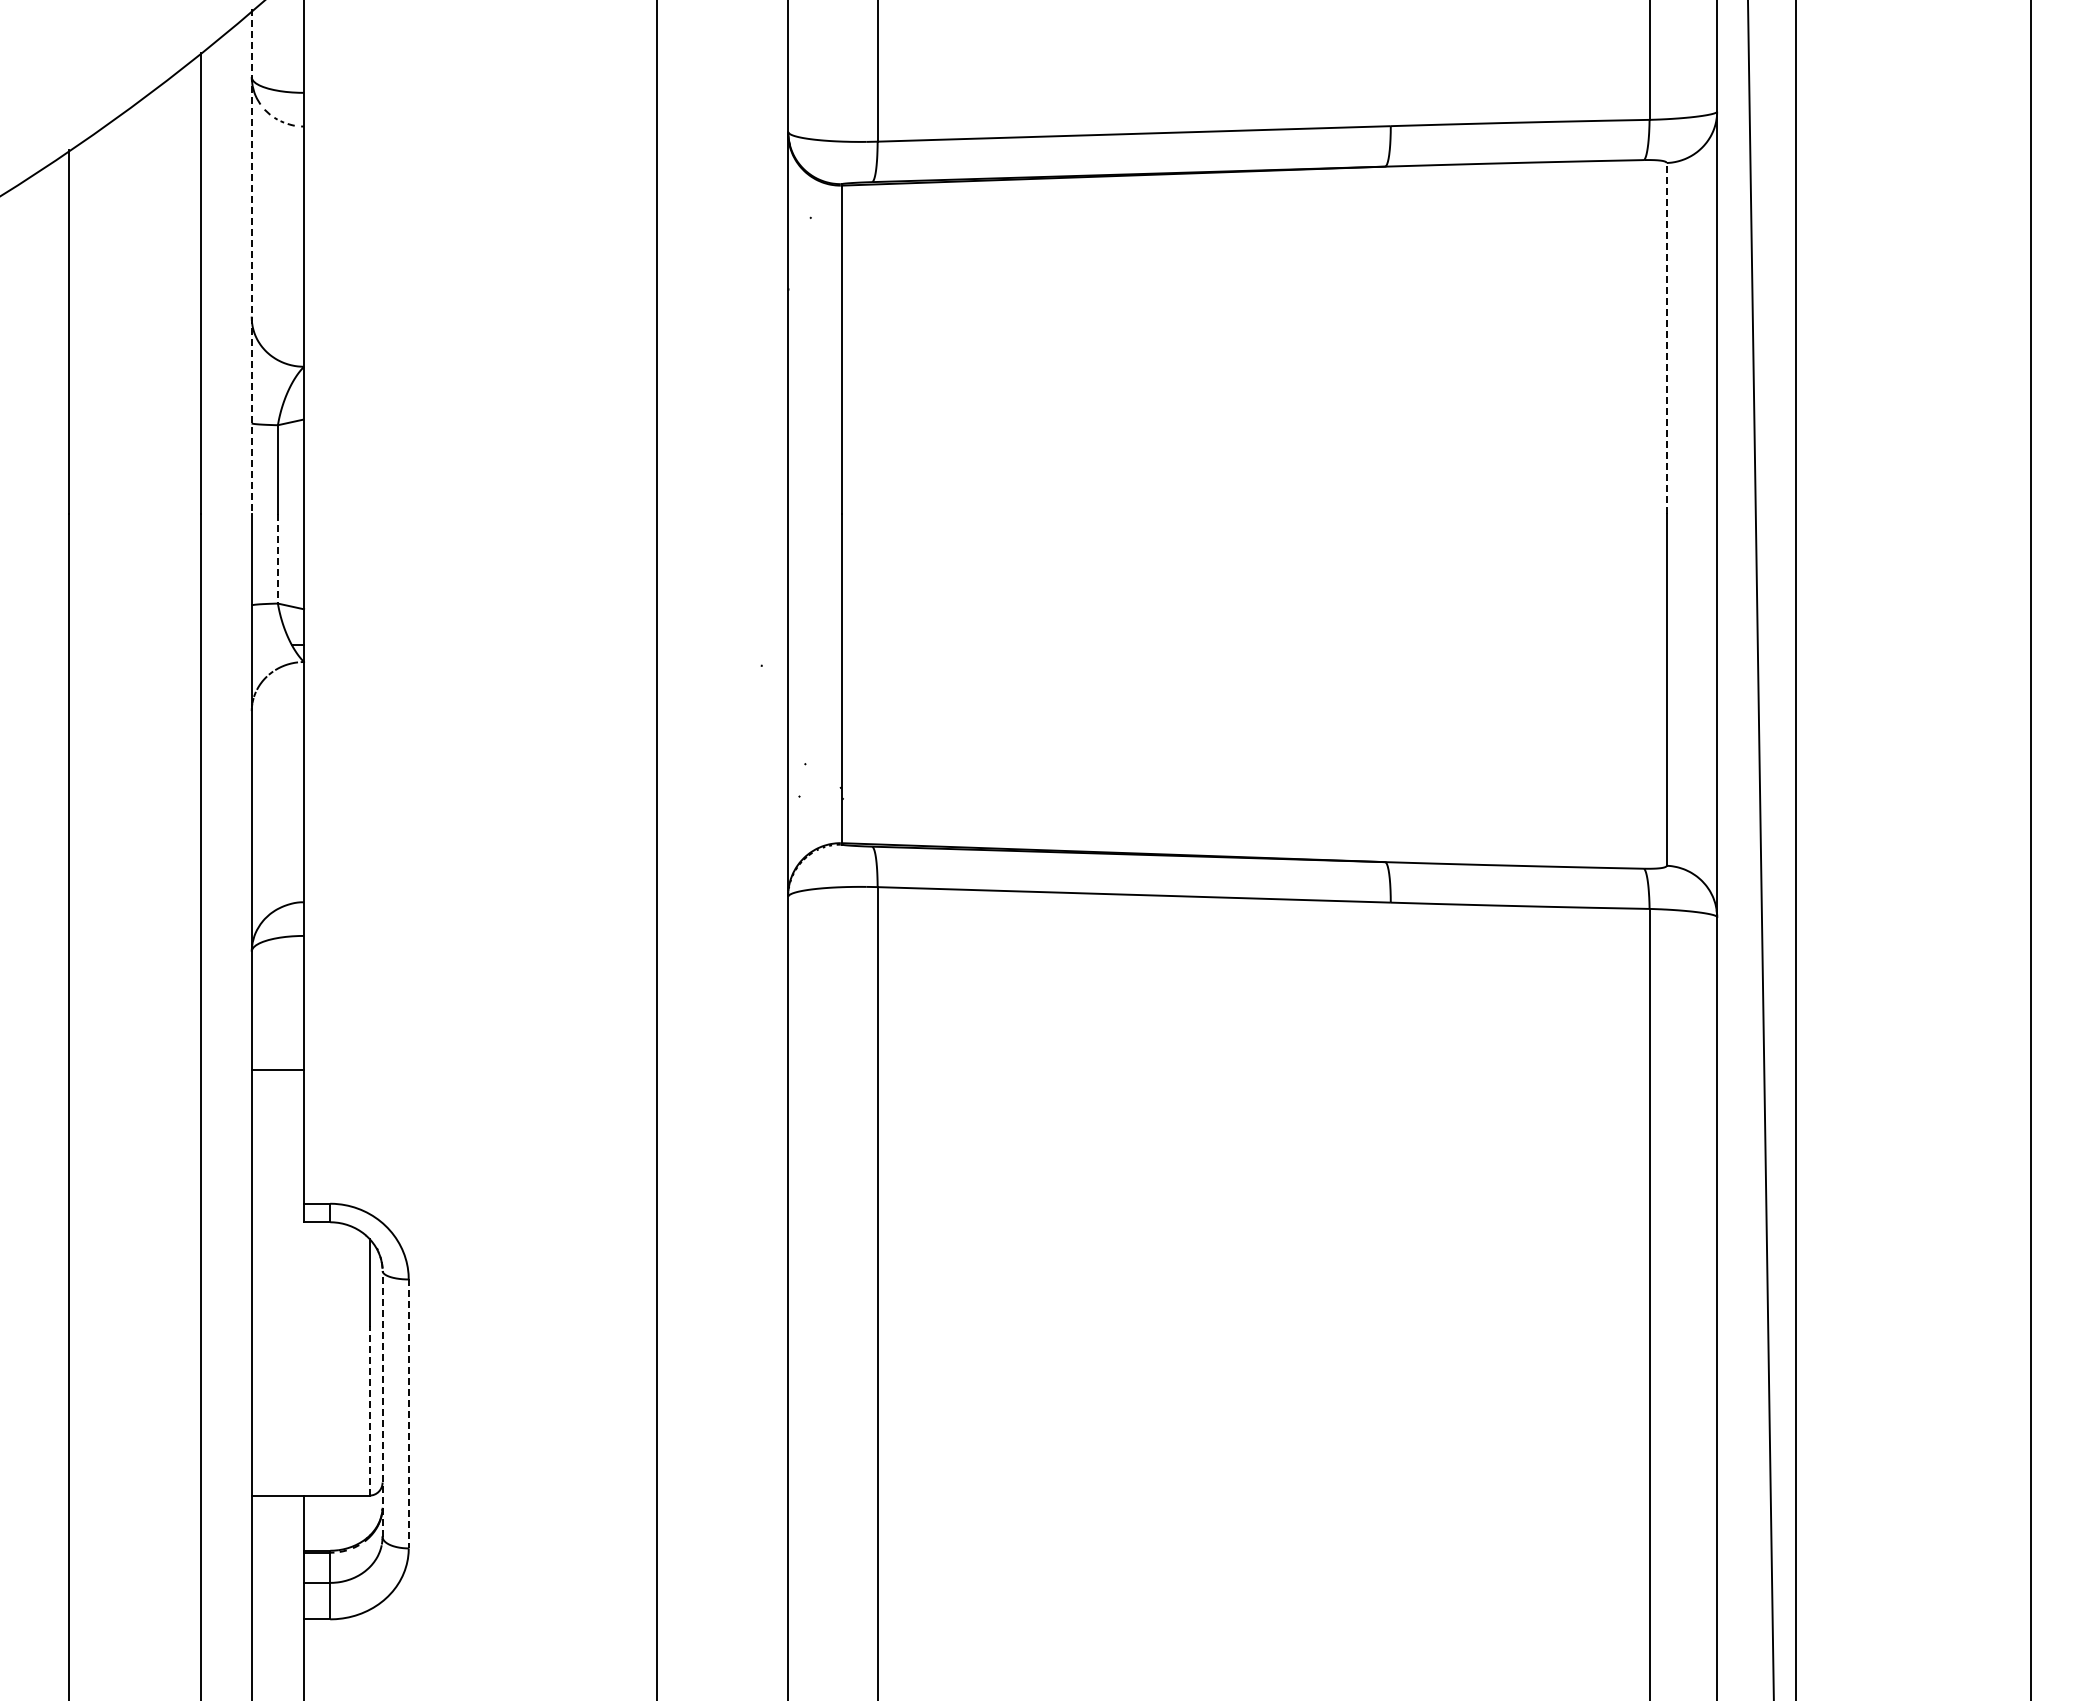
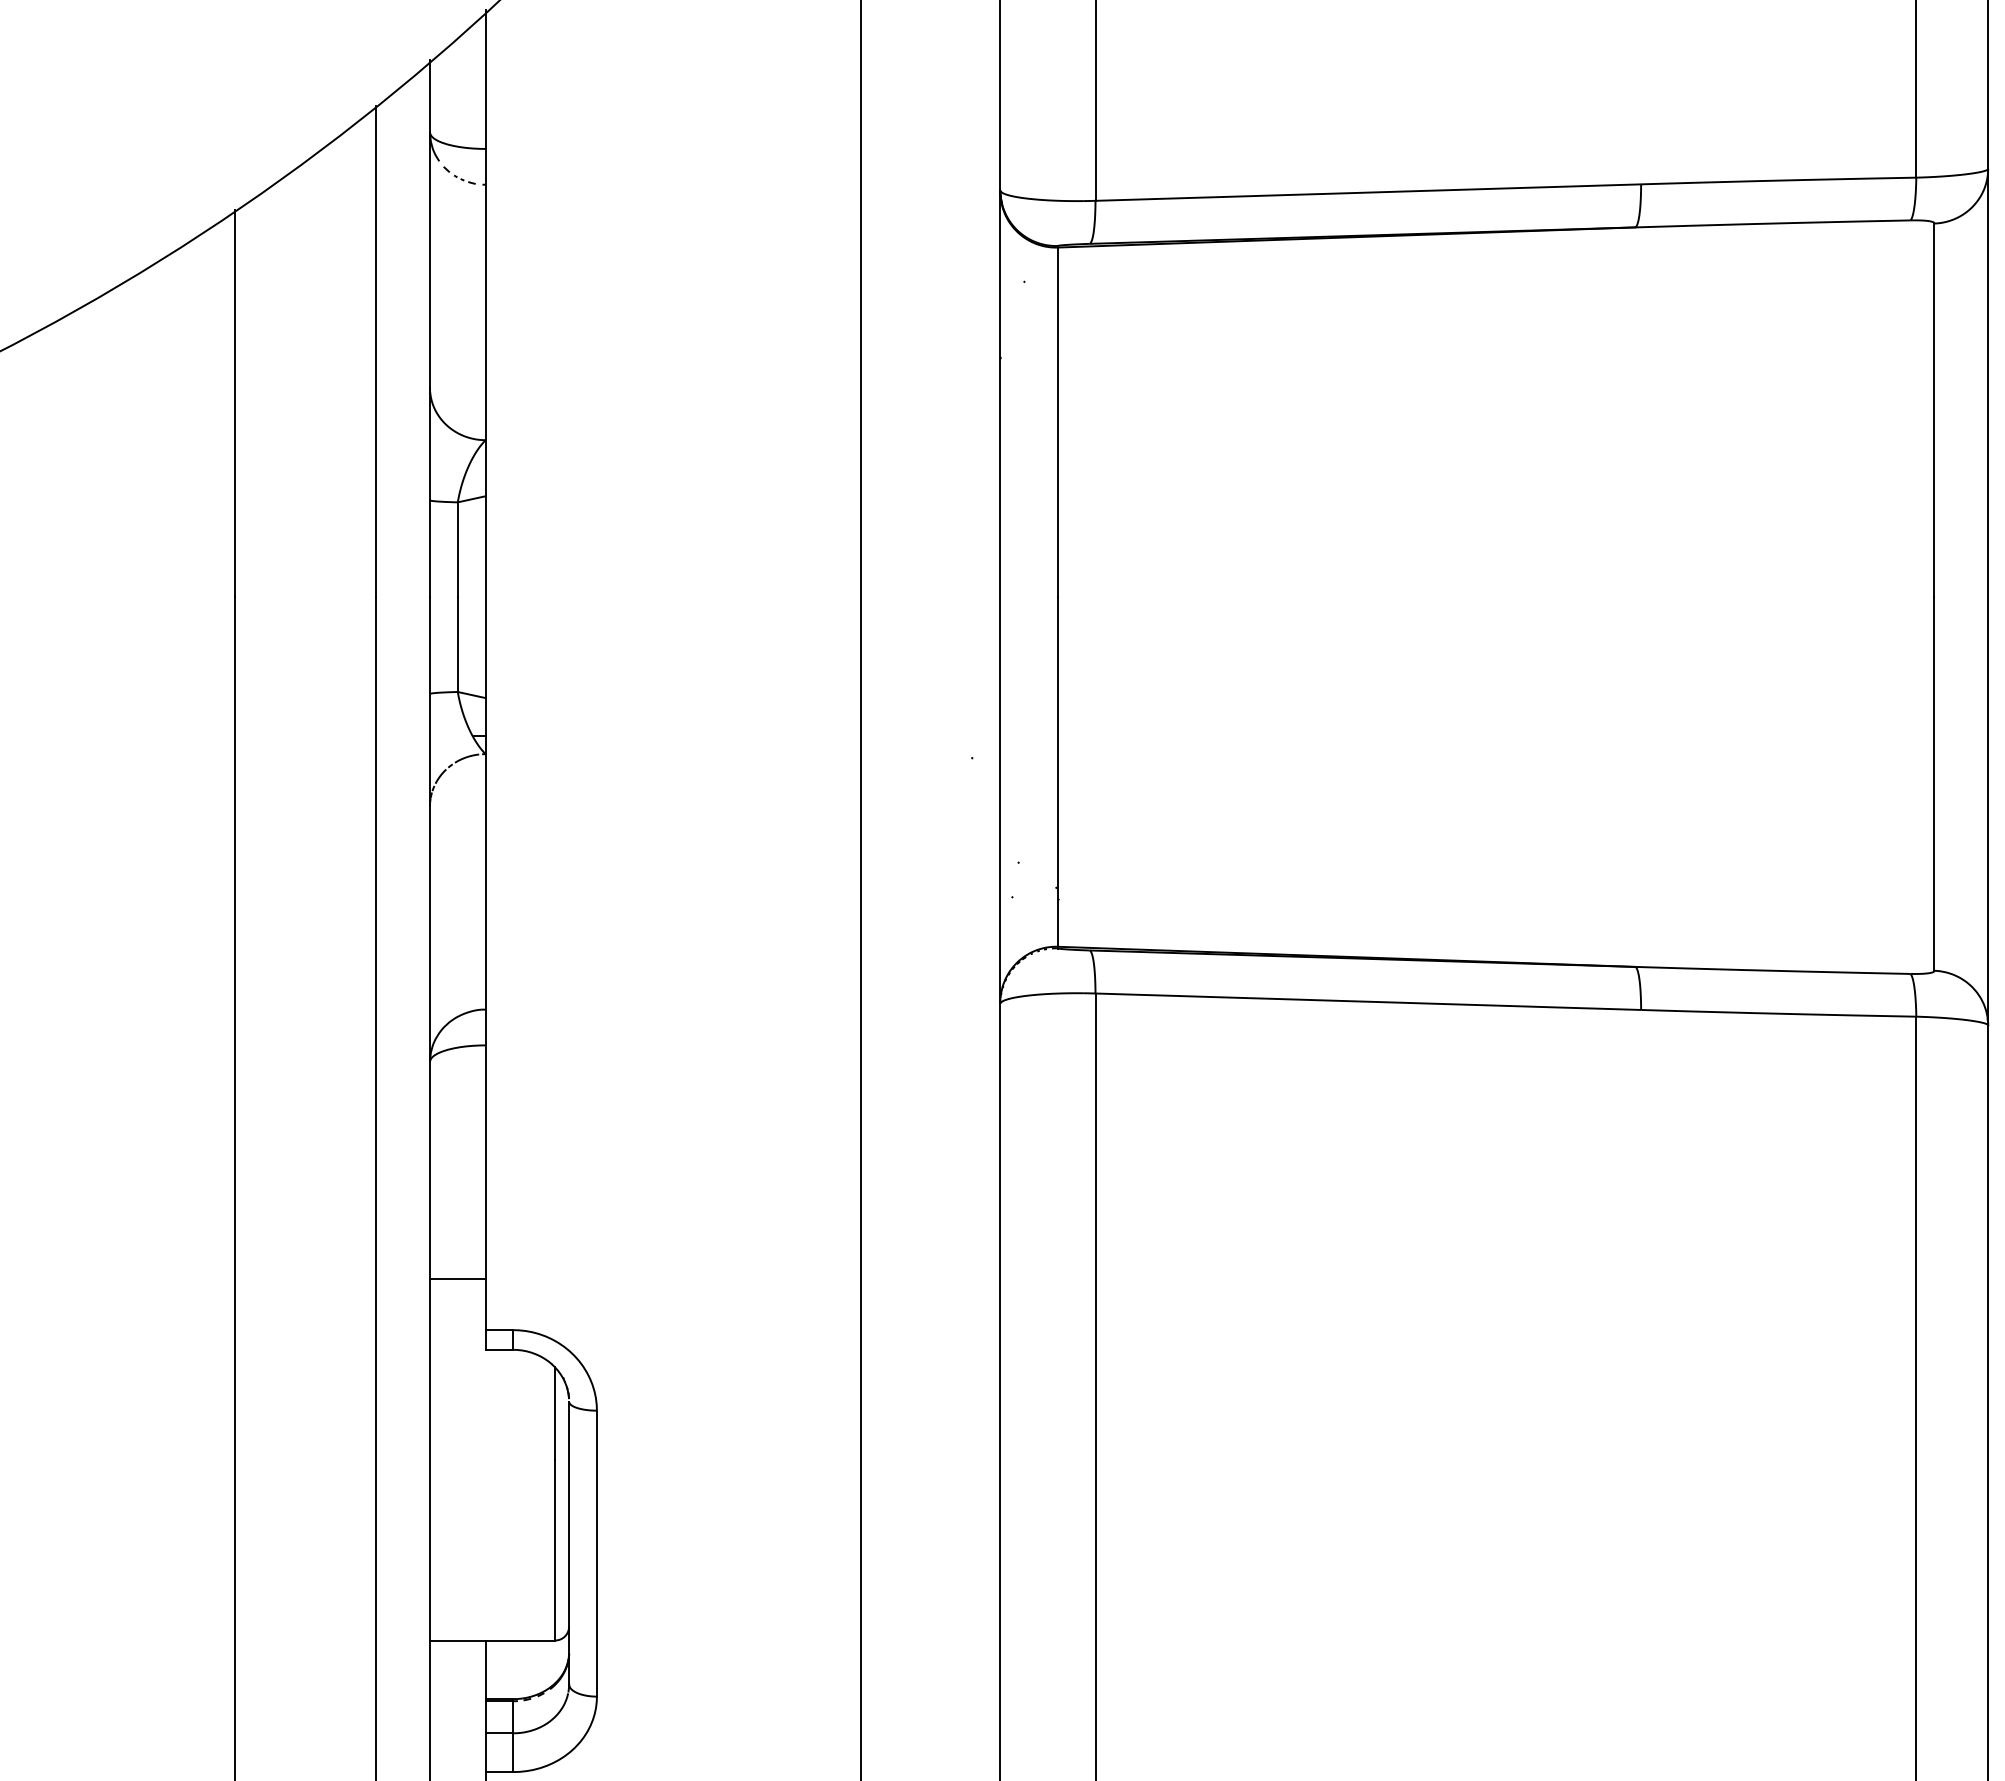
line: (251, 261) -> (429, 328), dashed -> solid
line: (1666, 338) -> (1934, 410), dashed -> solid
line: (277, 559) -> (457, 645), dashed -> solid
line: (277, 1070) -> (457, 1278), moved
line: (382, 1403) -> (569, 1542), dashed -> solid
line: (369, 1410) -> (555, 1549), dashed -> solid
line: (408, 1414) -> (596, 1554), dashed -> solid

